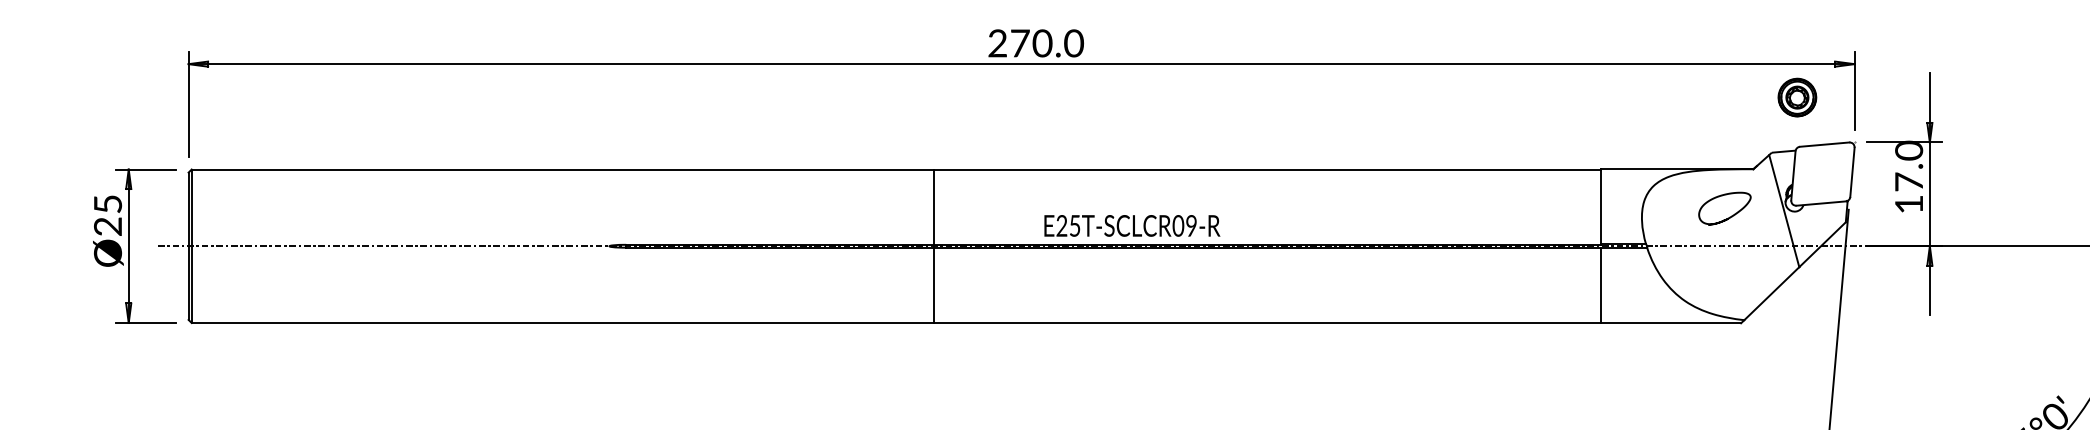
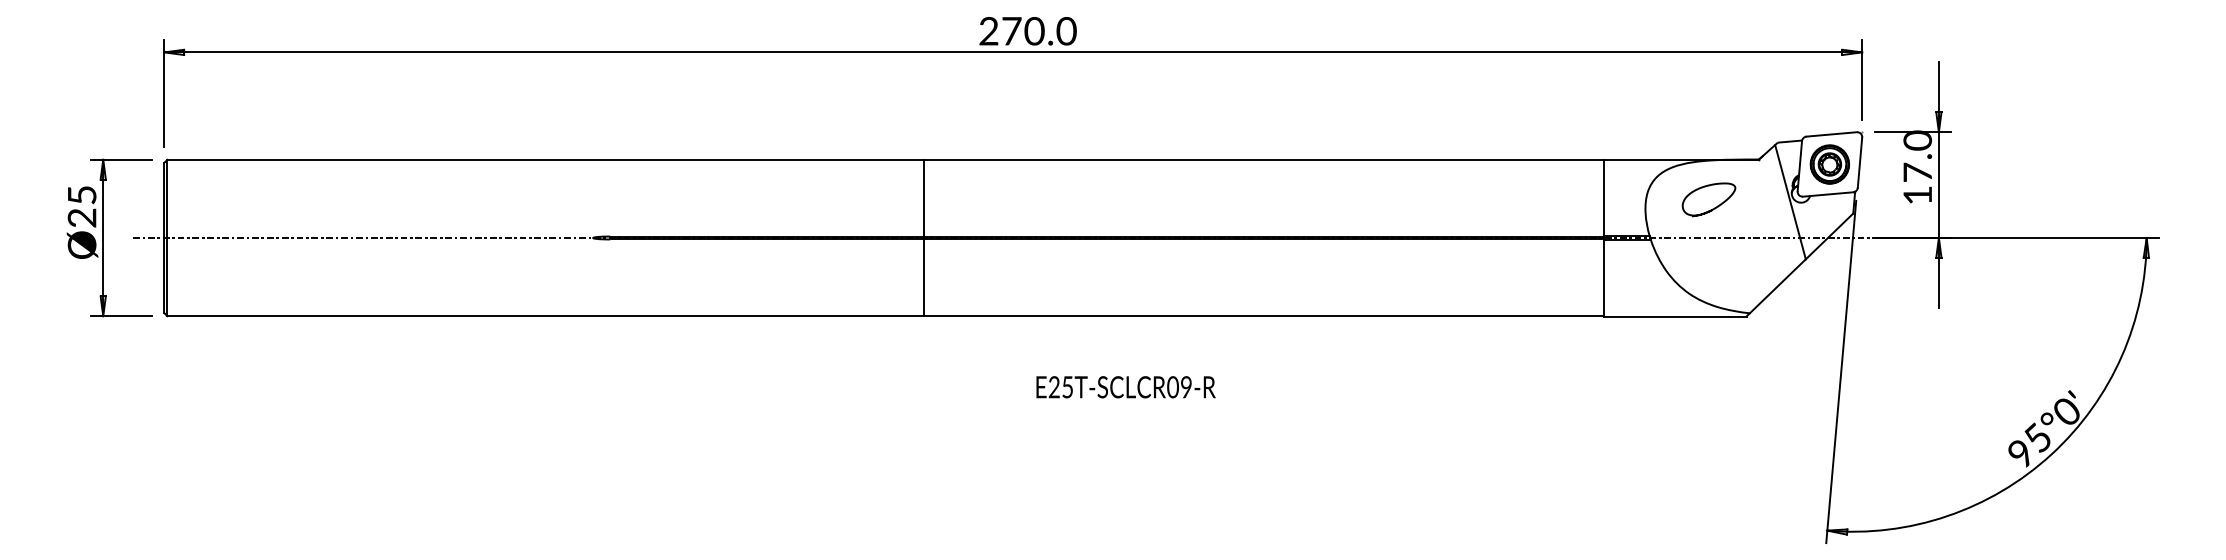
part: (1797, 97) -> (1829, 164), moved
curve: (1728, 217) -> (1712, 208), moved
text: (1131, 226) -> (1125, 387), moved

